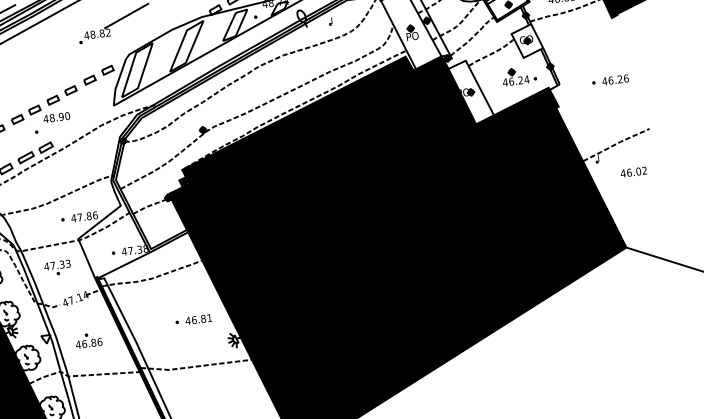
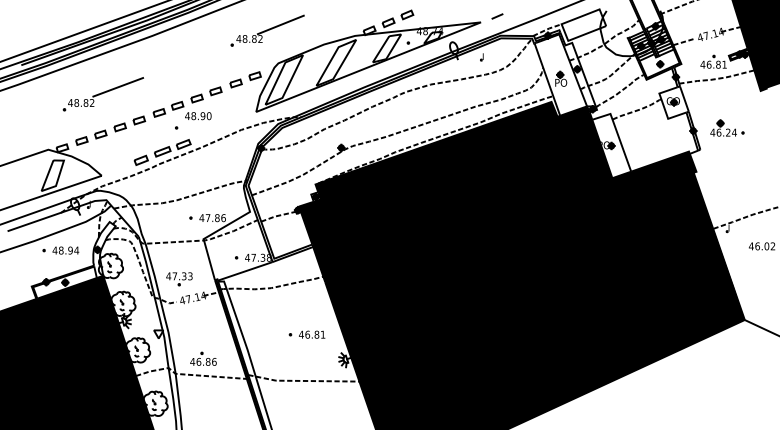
part: (519, 75) -> (727, 127), moved
part: (609, 80) -> (750, 152), removed
part: (57, 268) -> (179, 279), moved
part: (88, 340) -> (203, 358), moved

